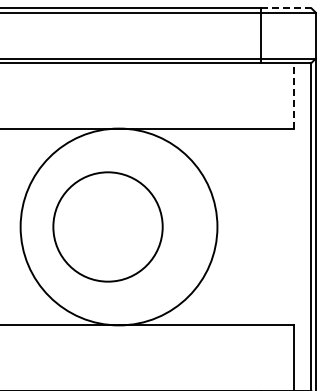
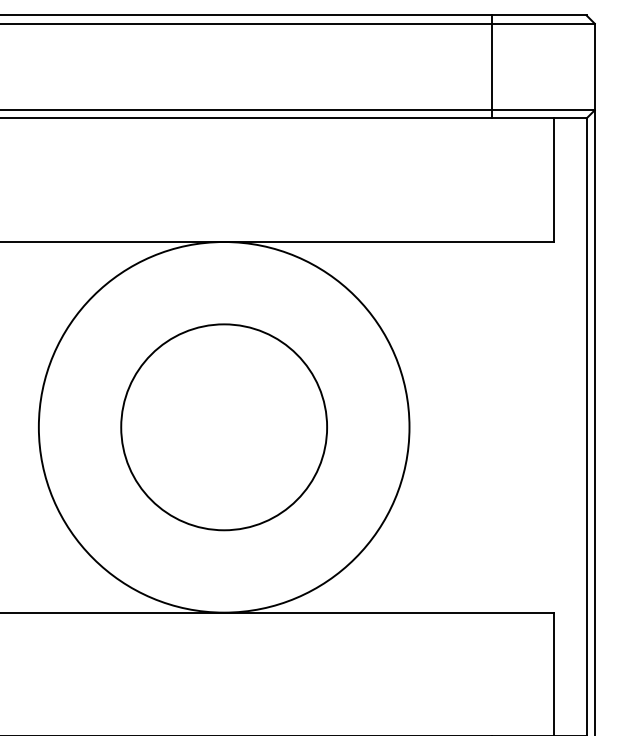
line: (286, 8) -> (539, 15), dashed -> solid
line: (293, 95) -> (552, 179), dashed -> solid
circle: (107, 226) -> (223, 426), moved

